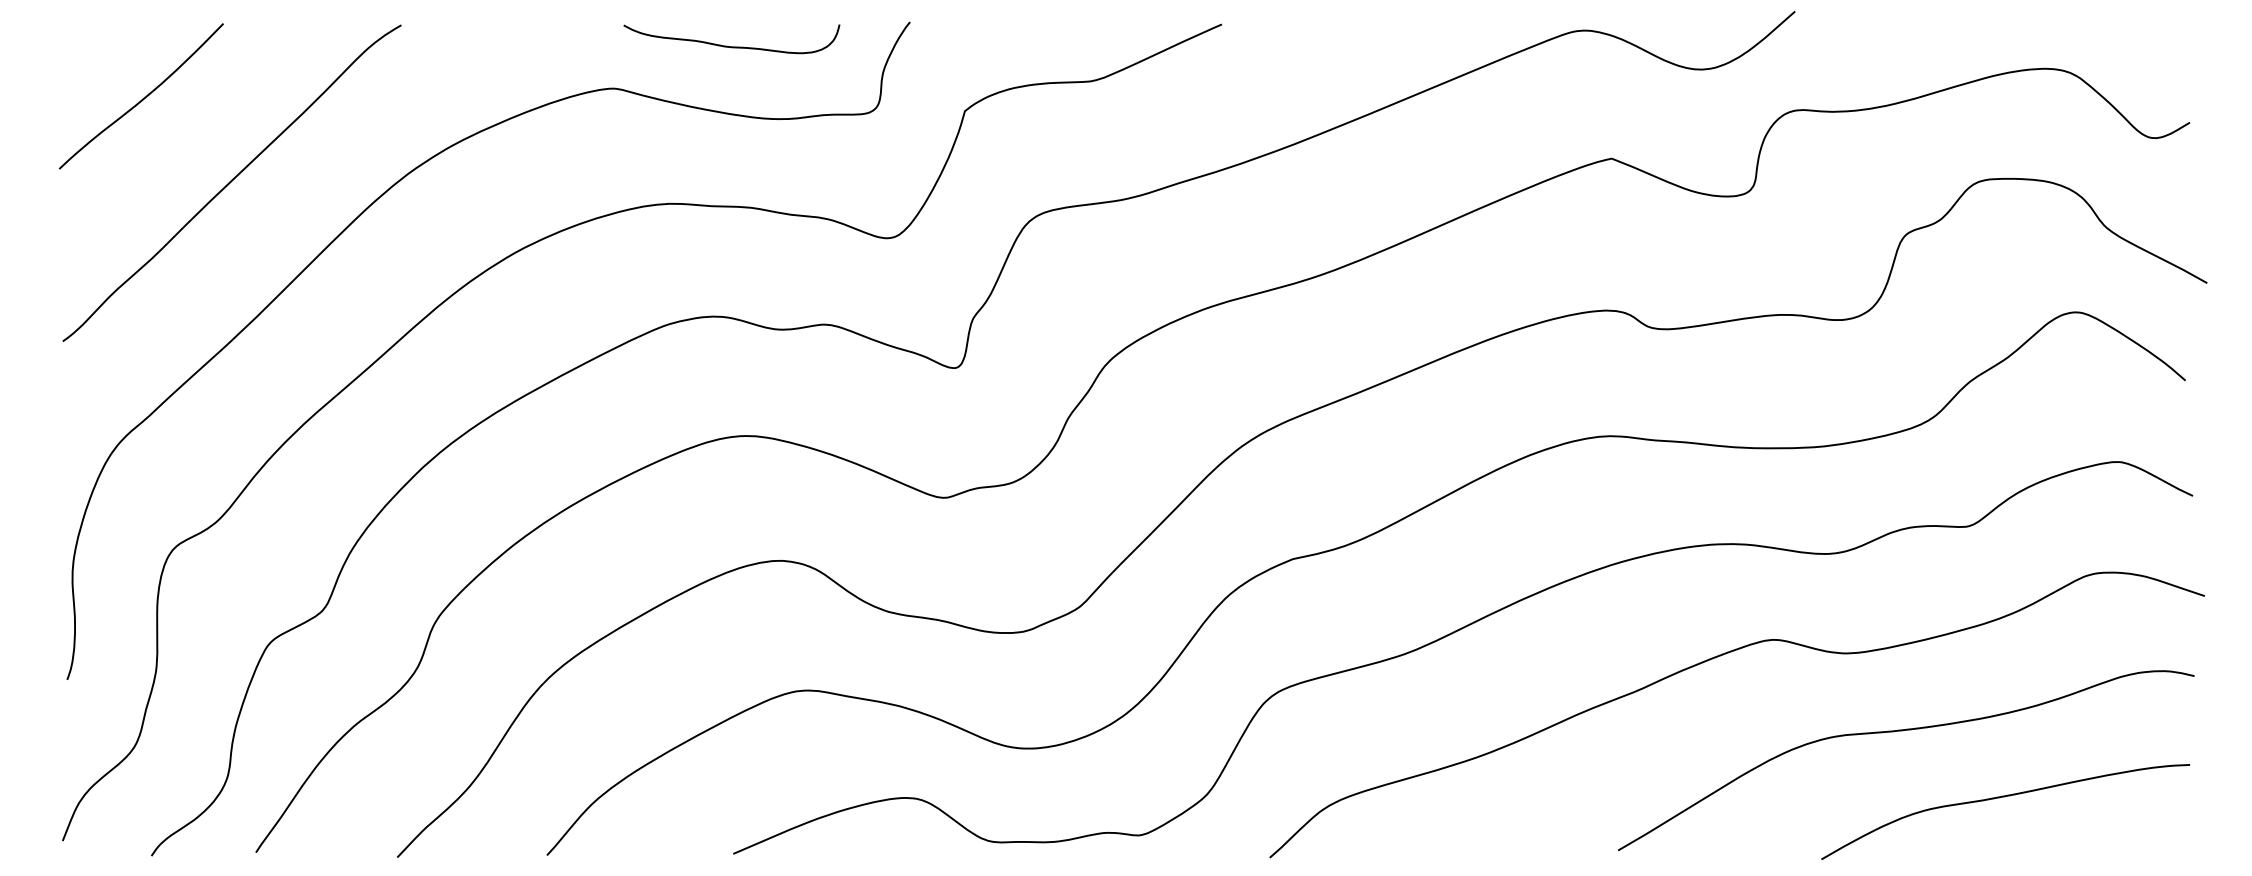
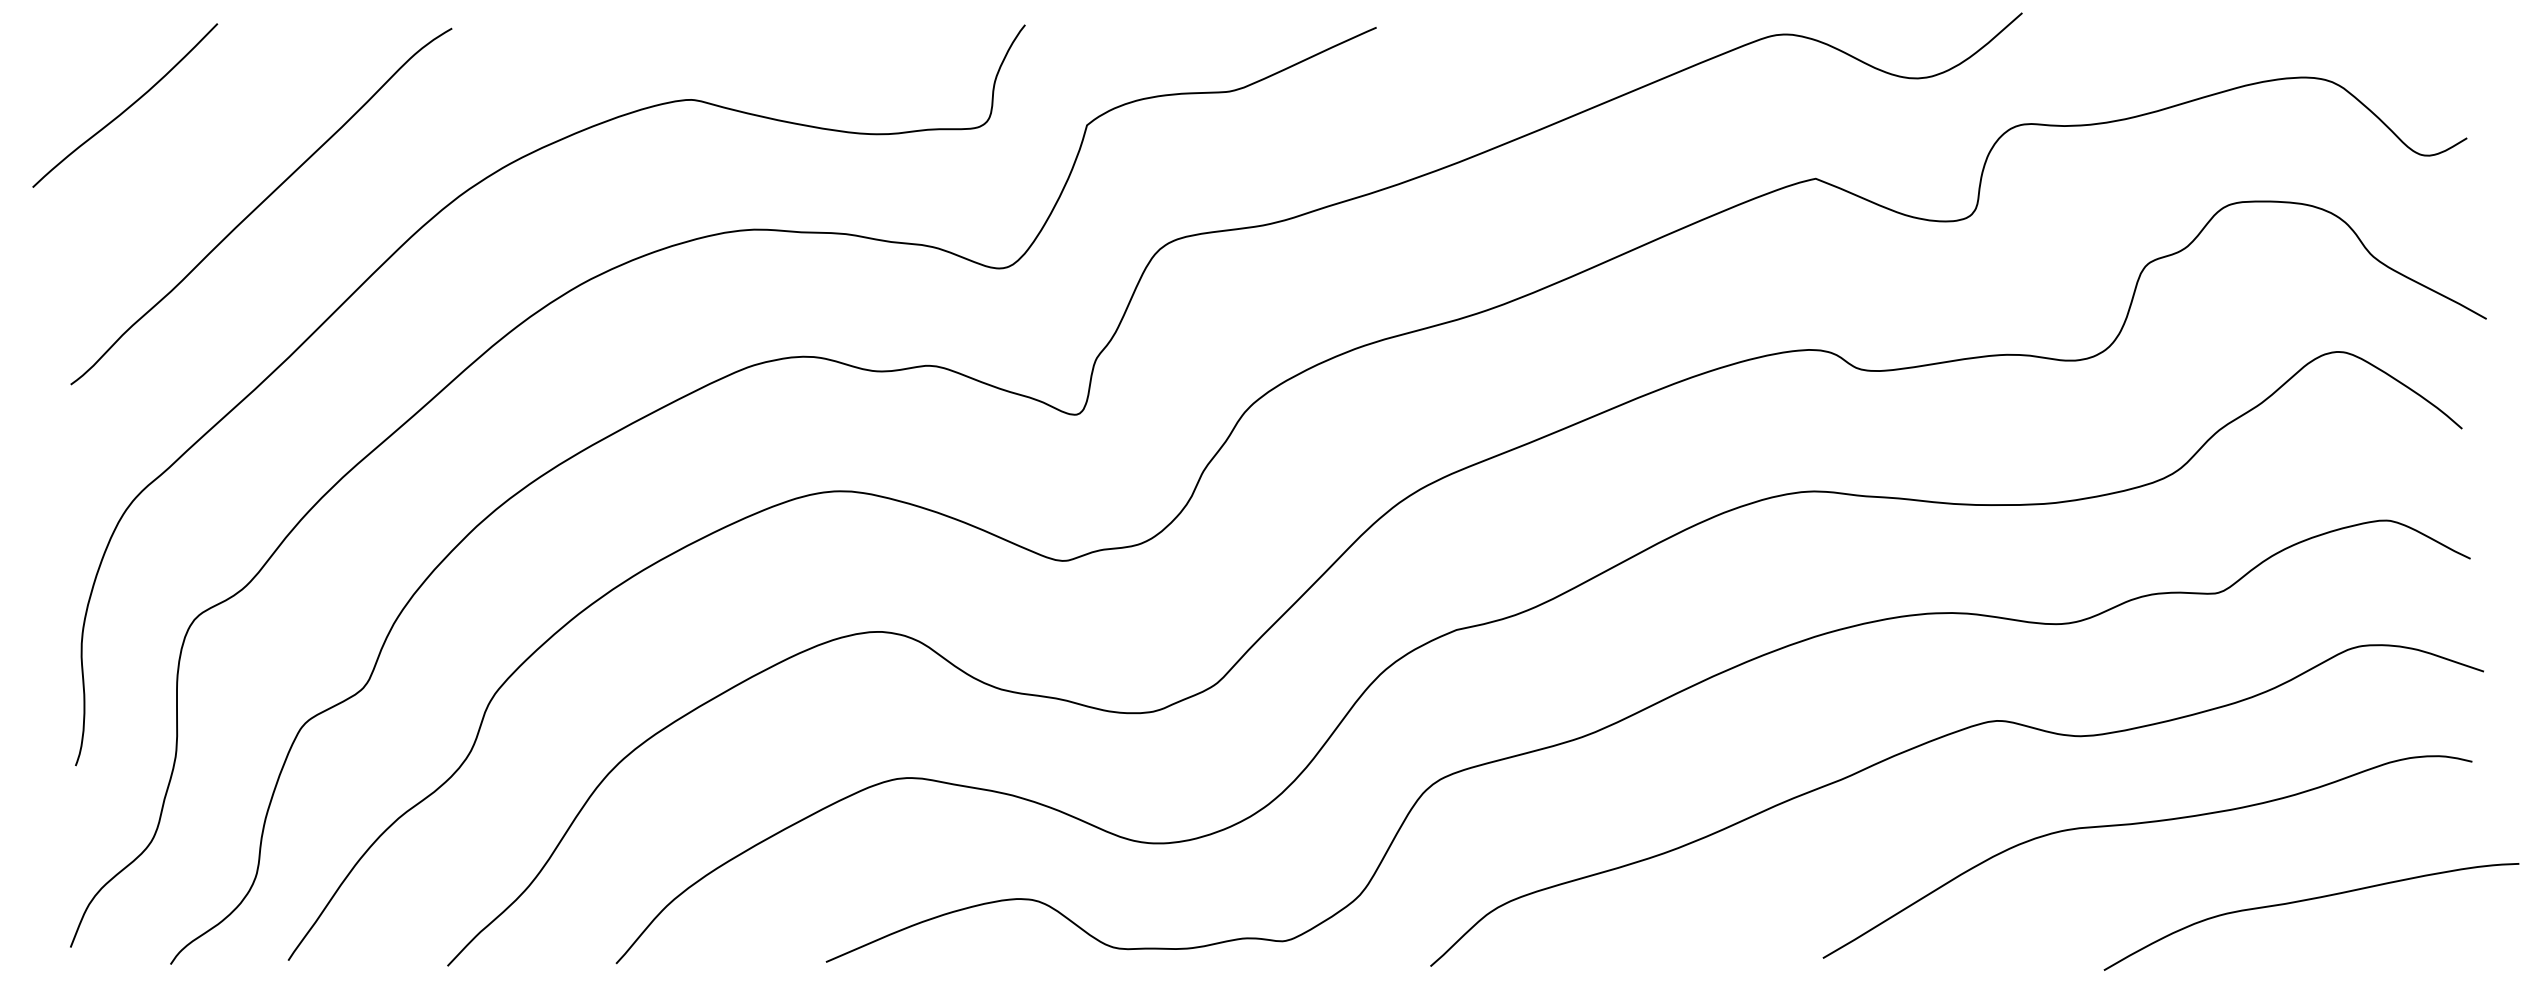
curve: (731, 46) -> (824, 52), removed
curve: (143, 98) -> (127, 107), moved
curve: (2004, 797) -> (2310, 900), moved

